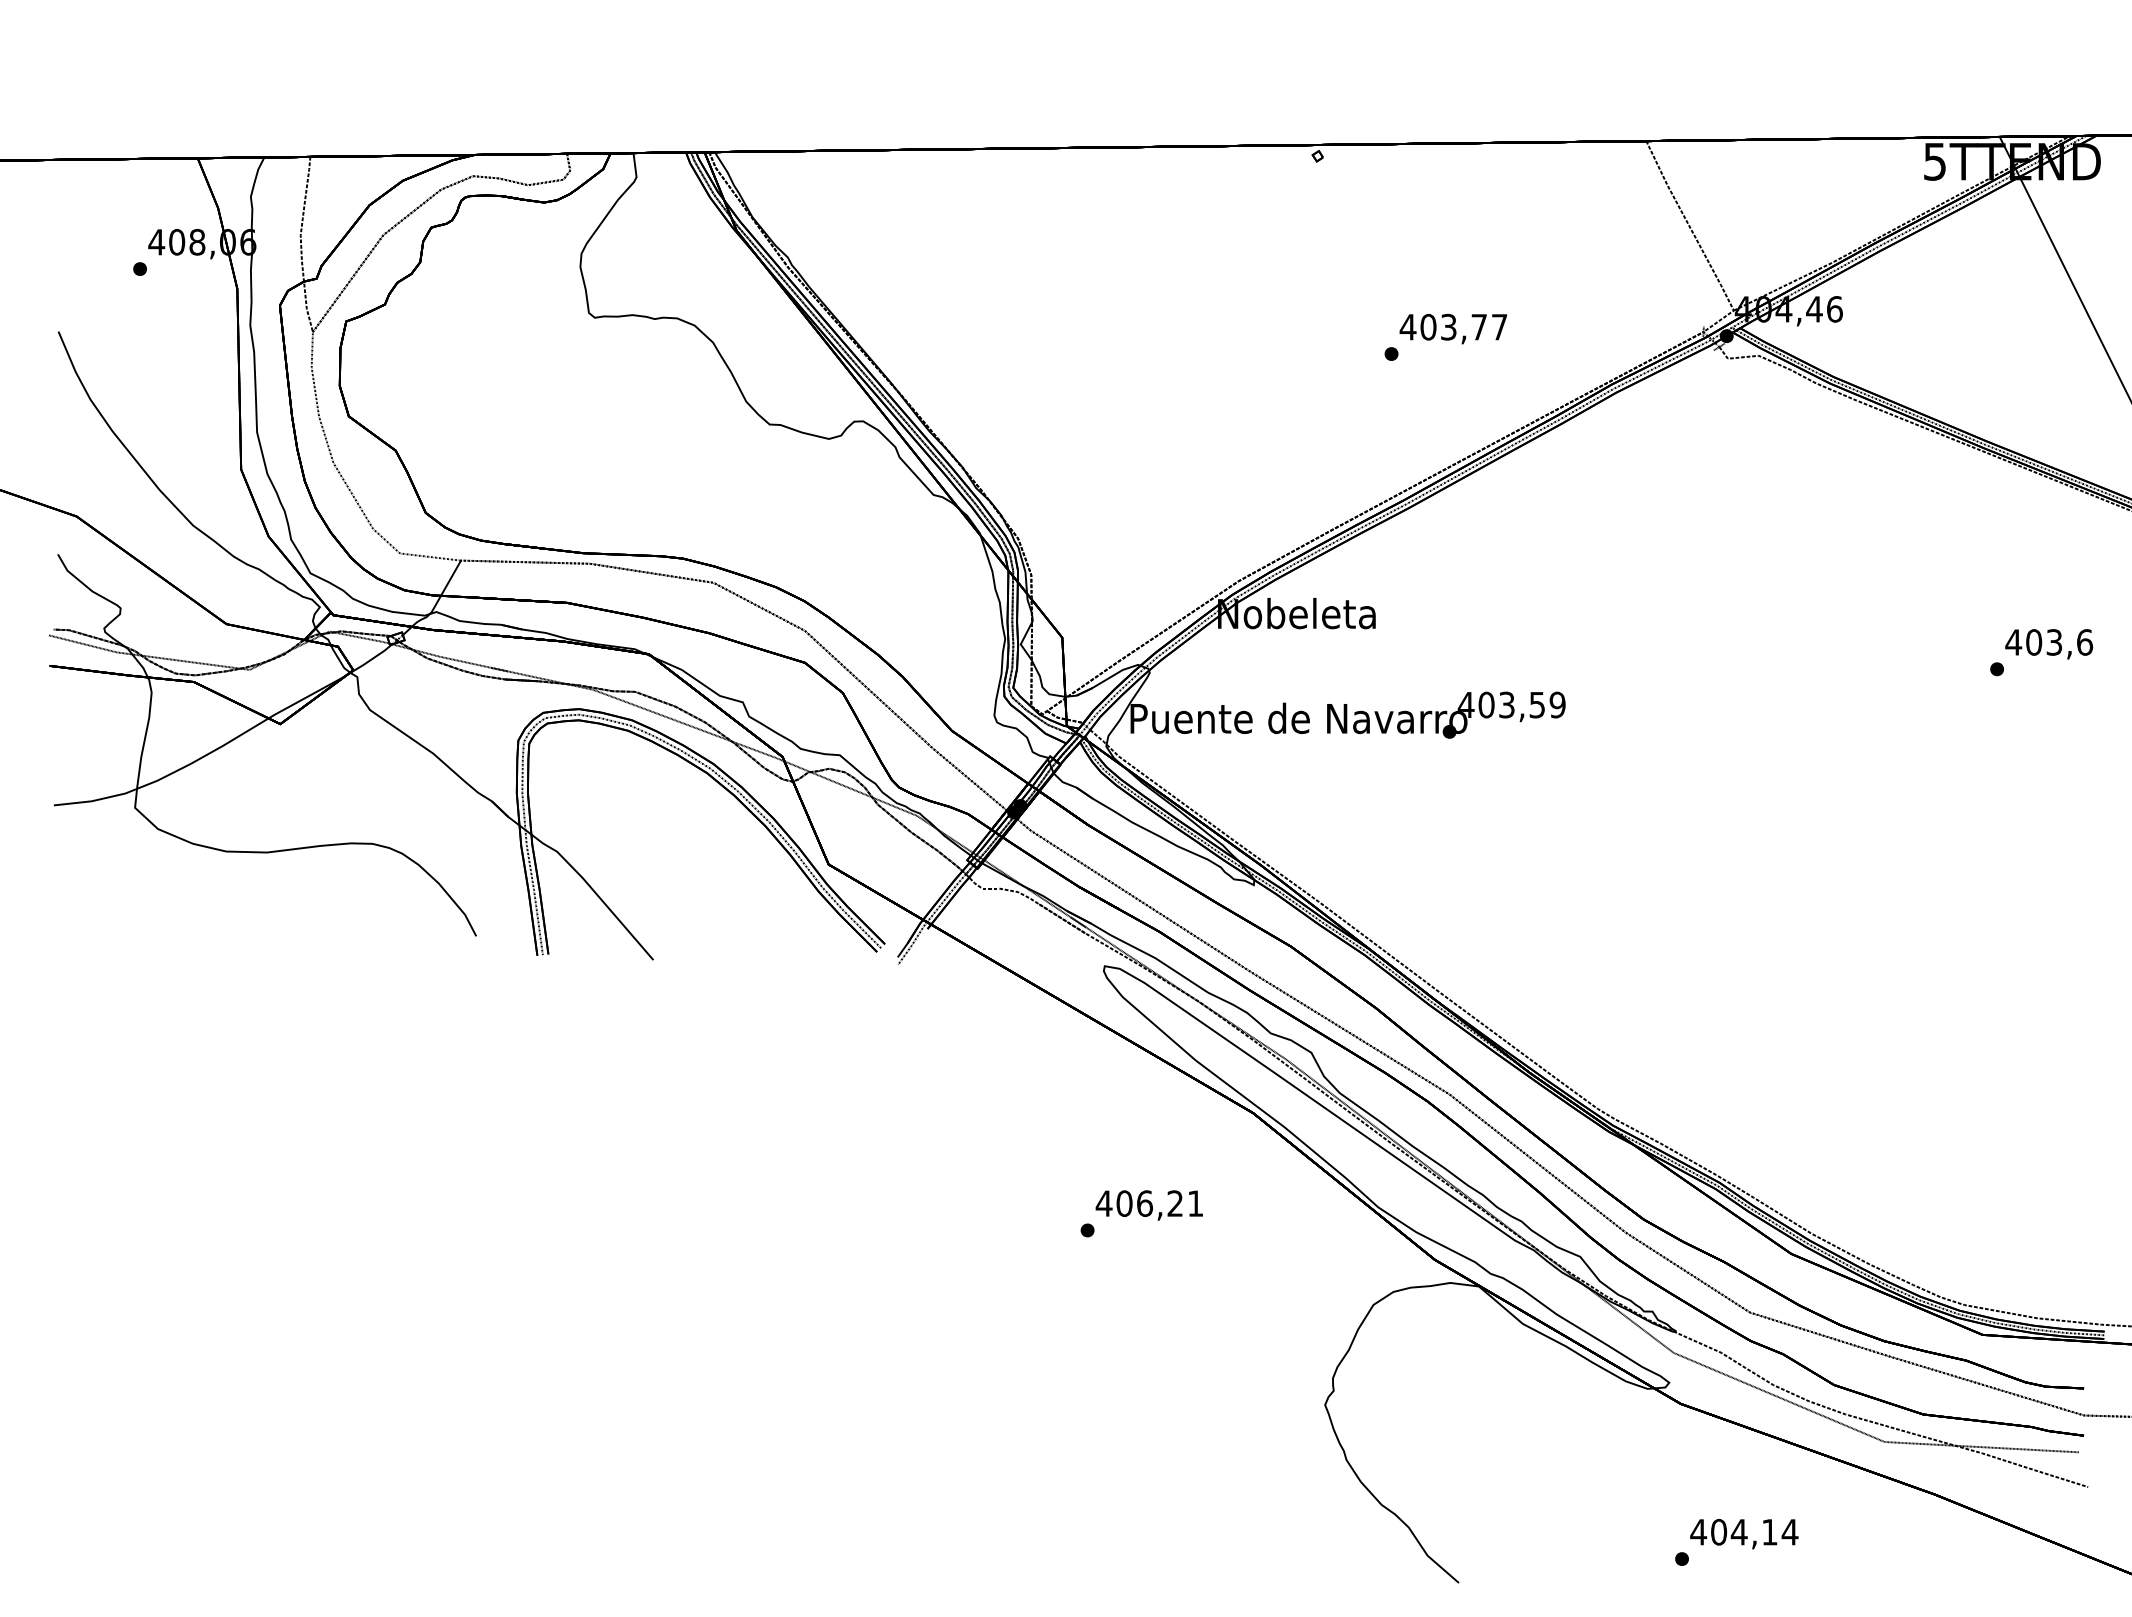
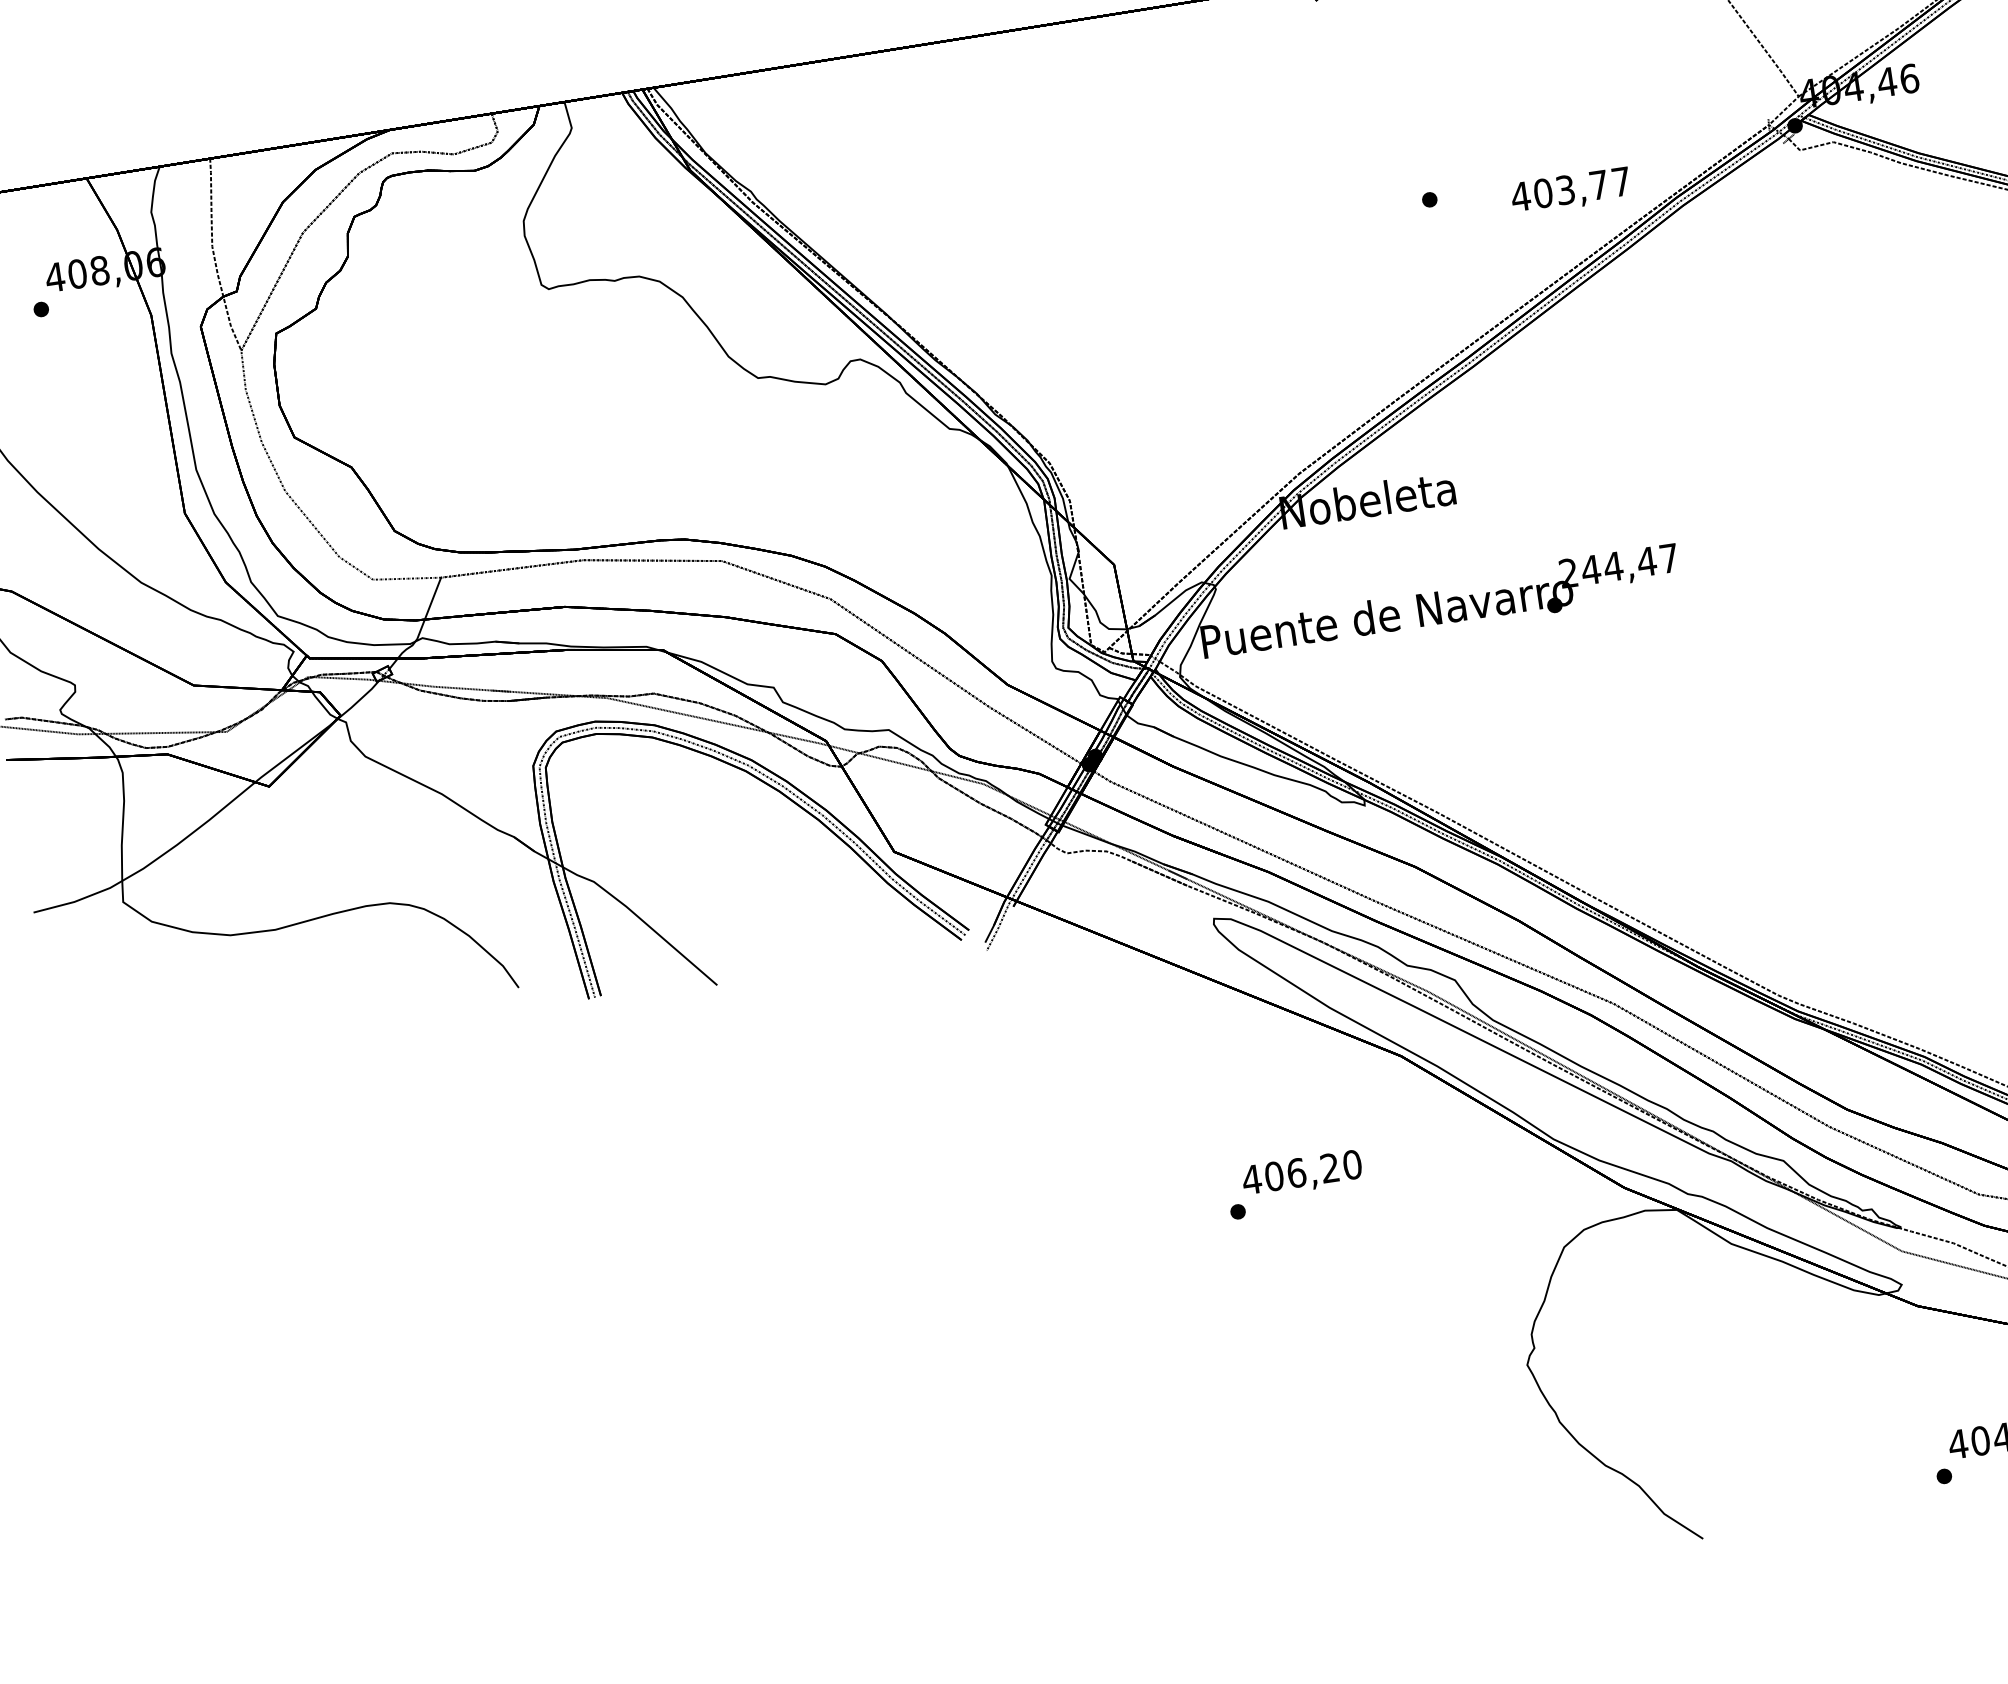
text: (1453, 328) -> (1570, 190), moved
text: (1511, 704) -> (1618, 565), 403,59 -> 244,47
text: (1195, 1203) -> (1352, 1164), 406,21 -> 406,20

